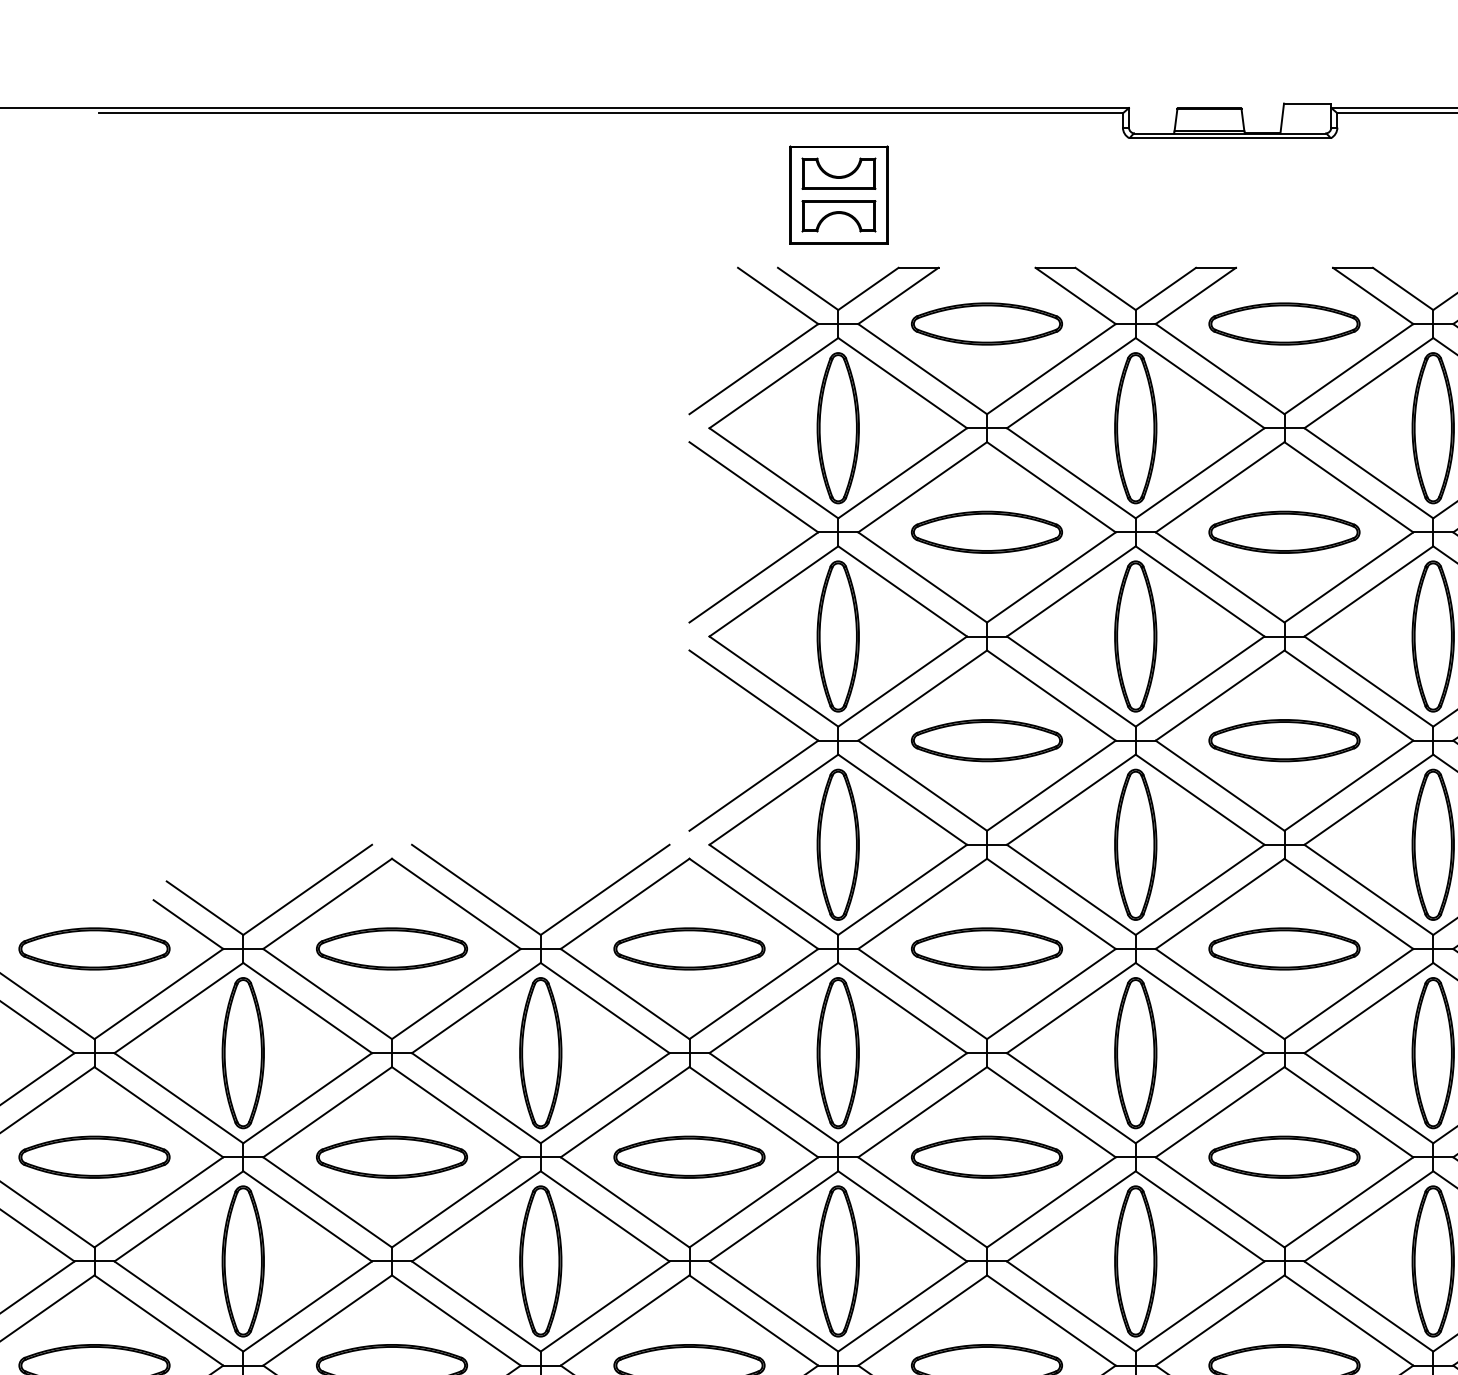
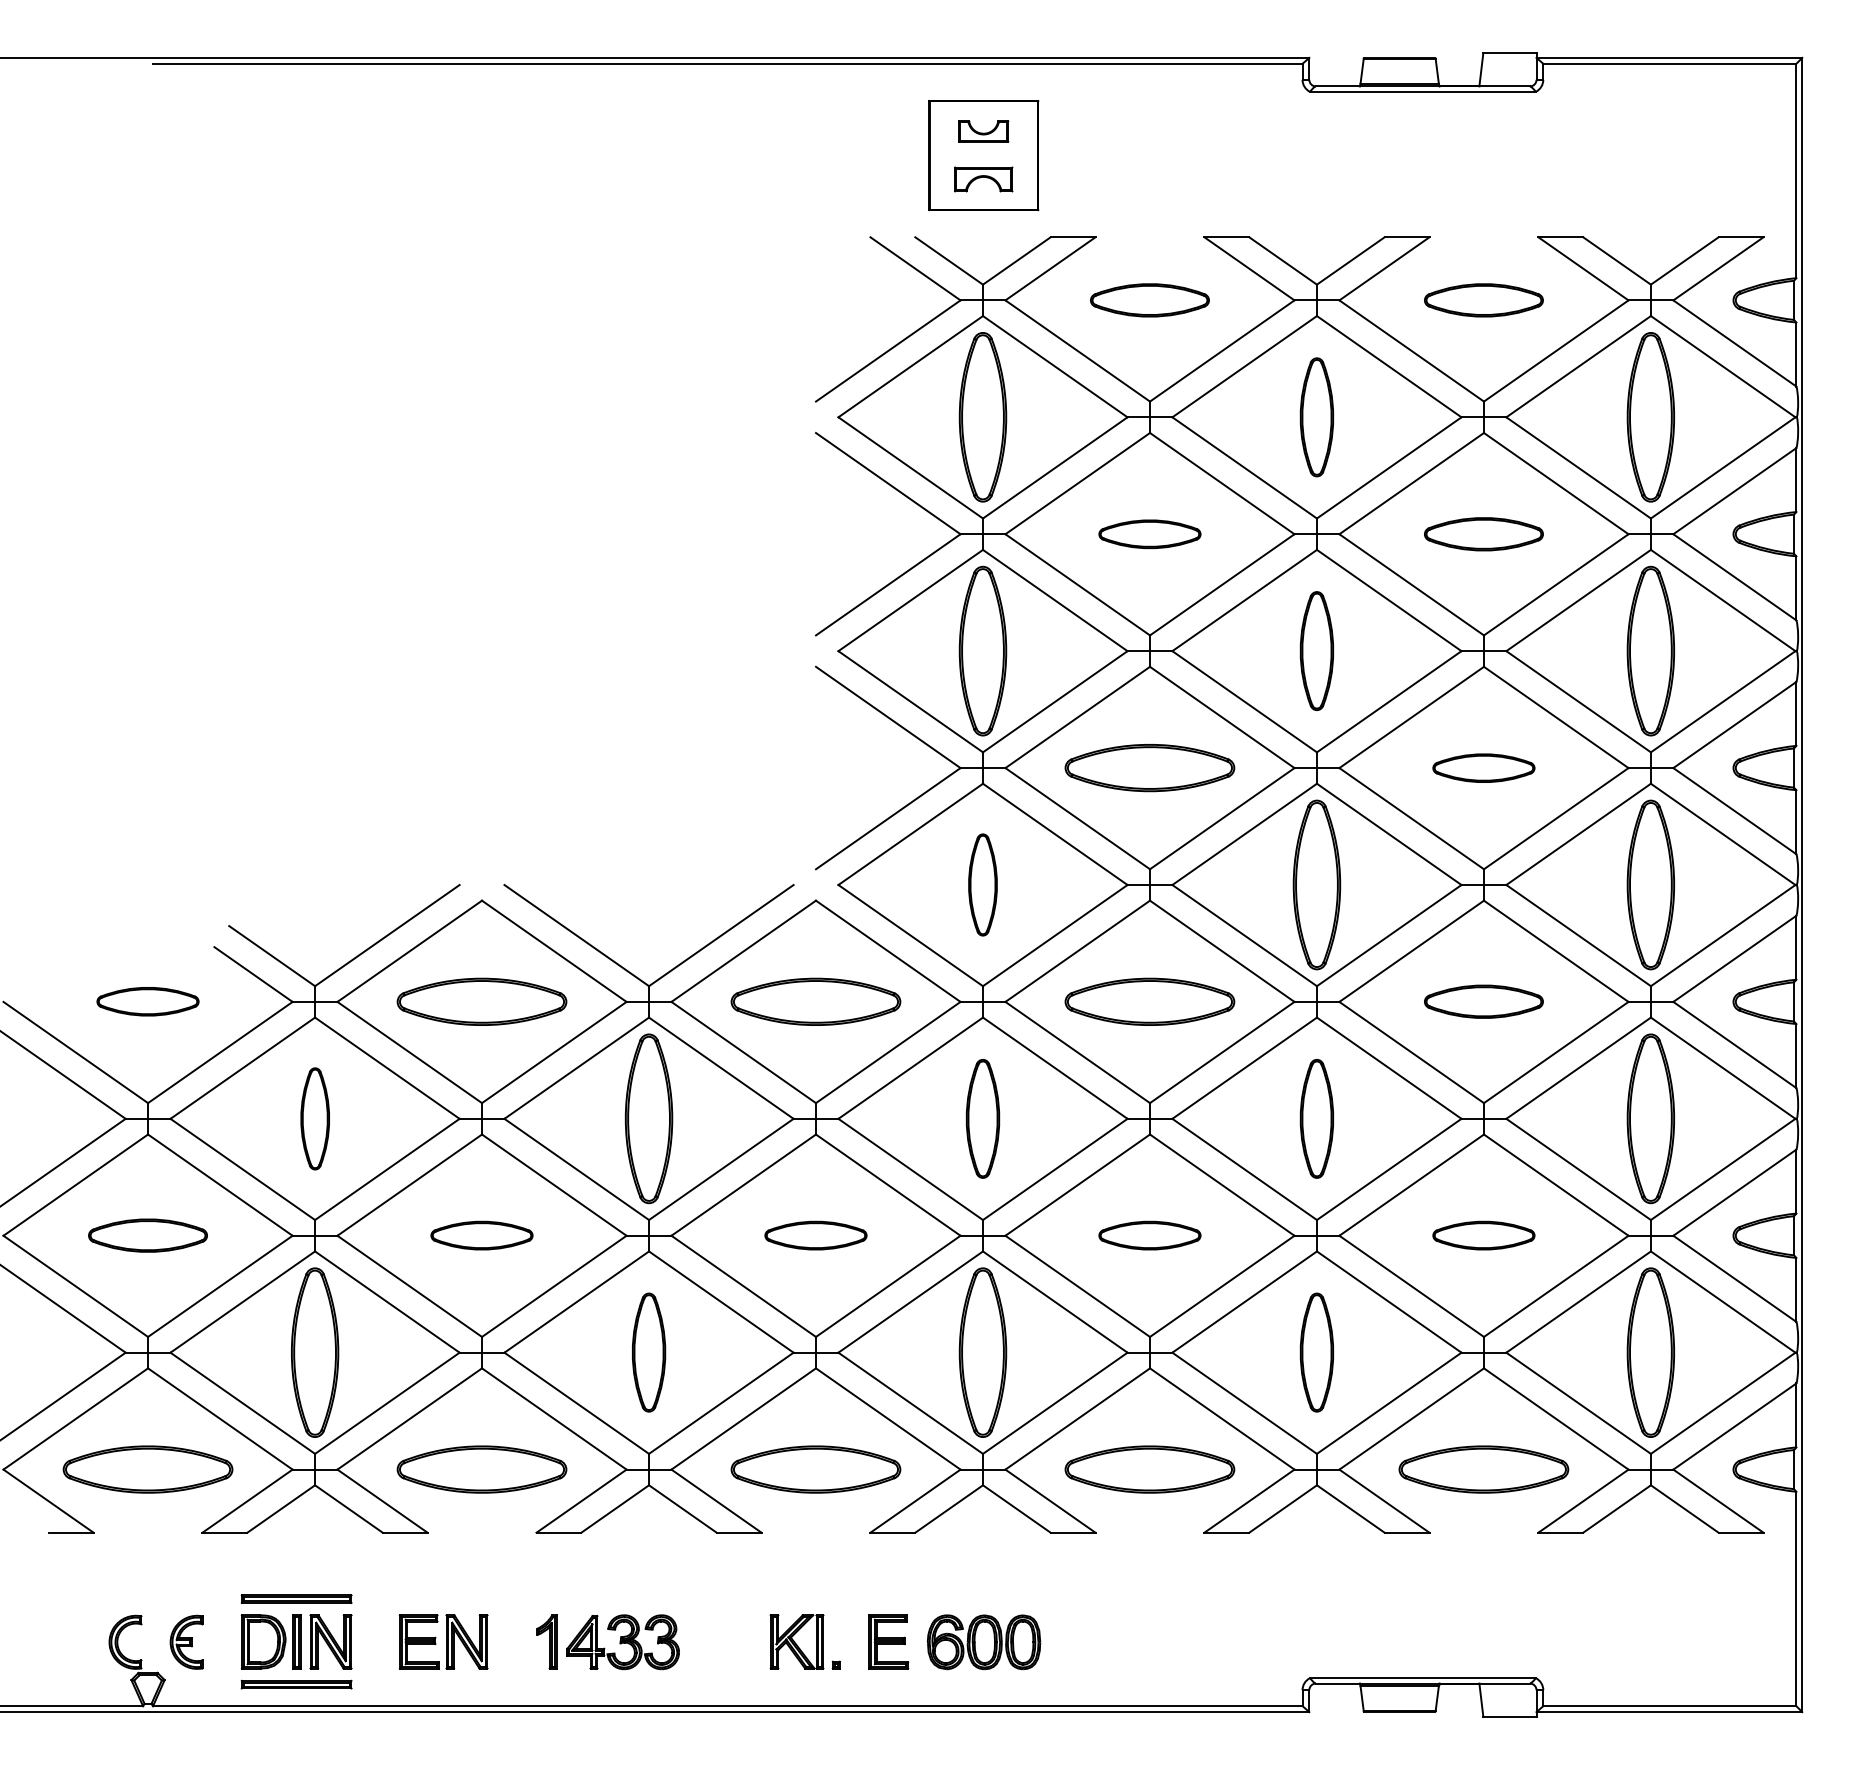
part: (838, 173) -> (983, 131), size x0.6
part: (838, 216) -> (983, 179), size x0.7
part: (986, 324) -> (1149, 300), size x0.7
part: (1284, 324) -> (1483, 300), size x0.7
part: (1135, 428) -> (1316, 417), size x0.7
part: (986, 532) -> (1149, 534), size x0.6
part: (1284, 532) -> (1483, 534), size x0.7
part: (1135, 635) -> (1316, 650), size x0.7
part: (1284, 741) -> (1483, 768), size x0.6
part: (837, 844) -> (982, 884), size x0.6
part: (94, 948) -> (147, 1001), size x0.6
part: (1284, 948) -> (1483, 1001), size x0.7
part: (243, 1052) -> (315, 1118), size x0.6
part: (837, 1052) -> (982, 1118), size x0.7
part: (1135, 1052) -> (1316, 1118), size x0.7
part: (94, 1157) -> (147, 1235), size x0.7
part: (391, 1157) -> (481, 1235), size x0.6
part: (689, 1157) -> (815, 1235), size x0.6
part: (986, 1157) -> (1149, 1235), size x0.6
part: (1284, 1157) -> (1483, 1235), size x0.6
part: (540, 1261) -> (648, 1352), size x0.7
part: (1135, 1261) -> (1316, 1352), size x0.7

